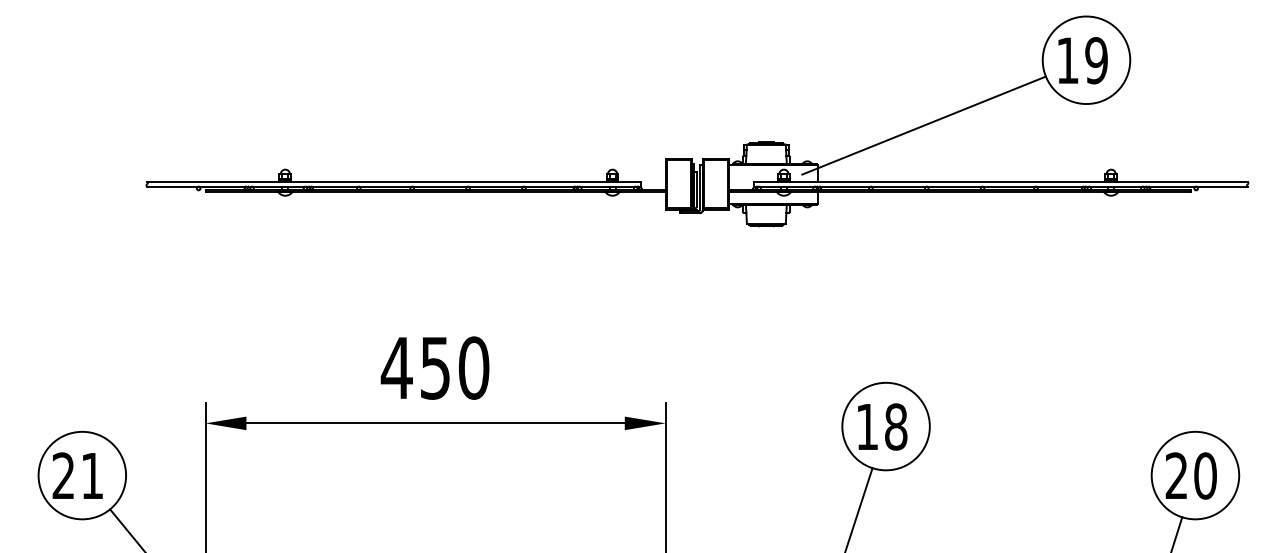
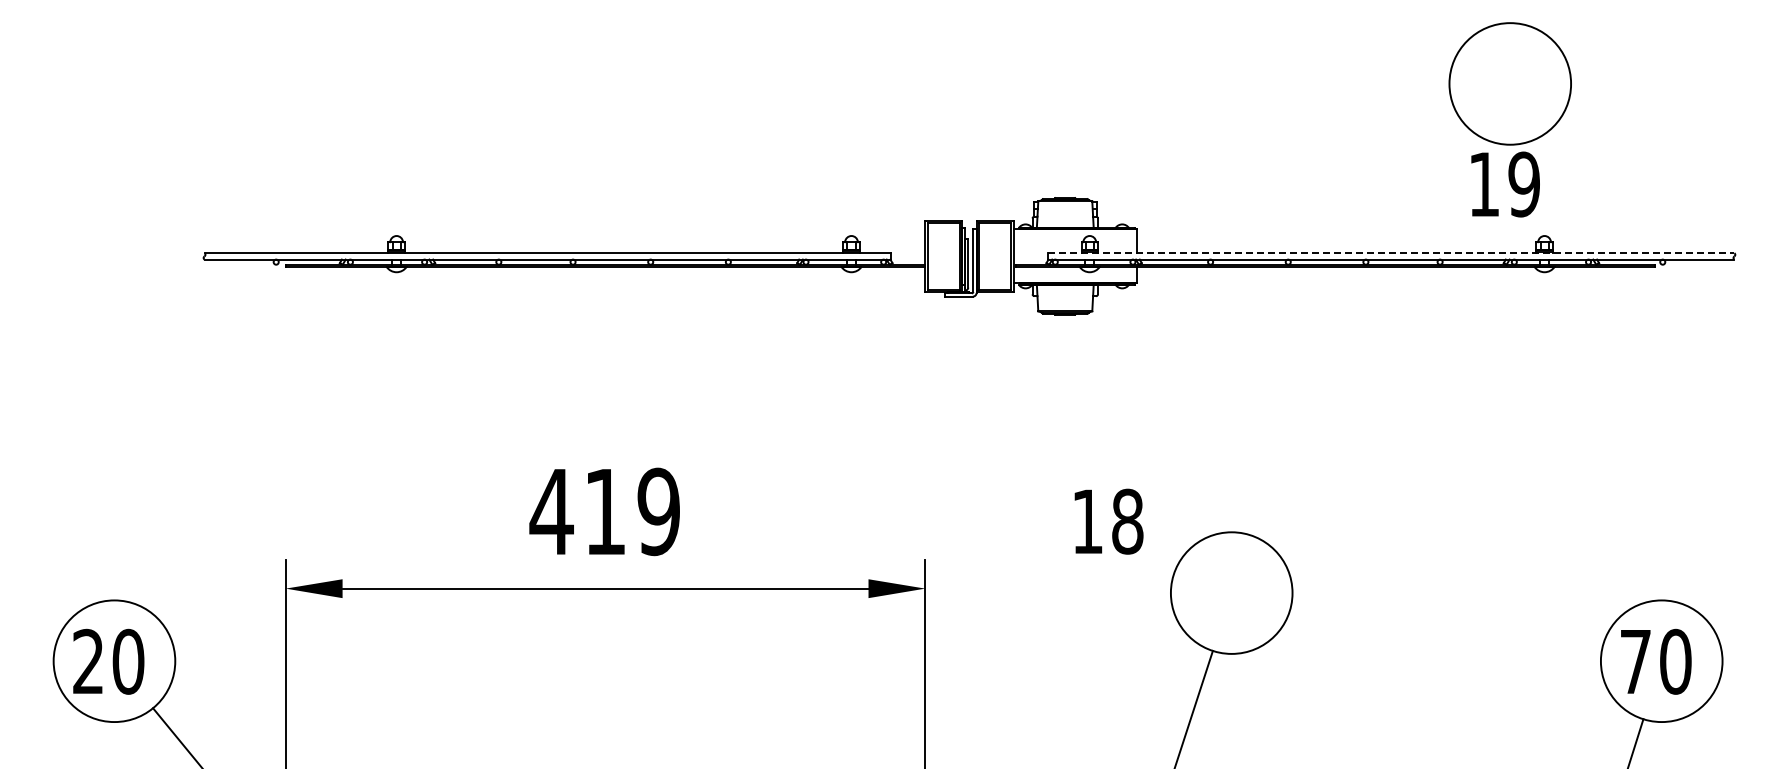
text: (1083, 60) -> (1505, 184), moved
line: (924, 125) -> (1284, 174), removed
line: (1001, 182) -> (1391, 253), solid -> dashed
text: (455, 367) -> (632, 511), 450 -> 419
text: (882, 426) -> (1108, 521), moved
text: (92, 475) -> (128, 661), 21 -> 20
text: (1176, 475) -> (1635, 660), 20 -> 70

